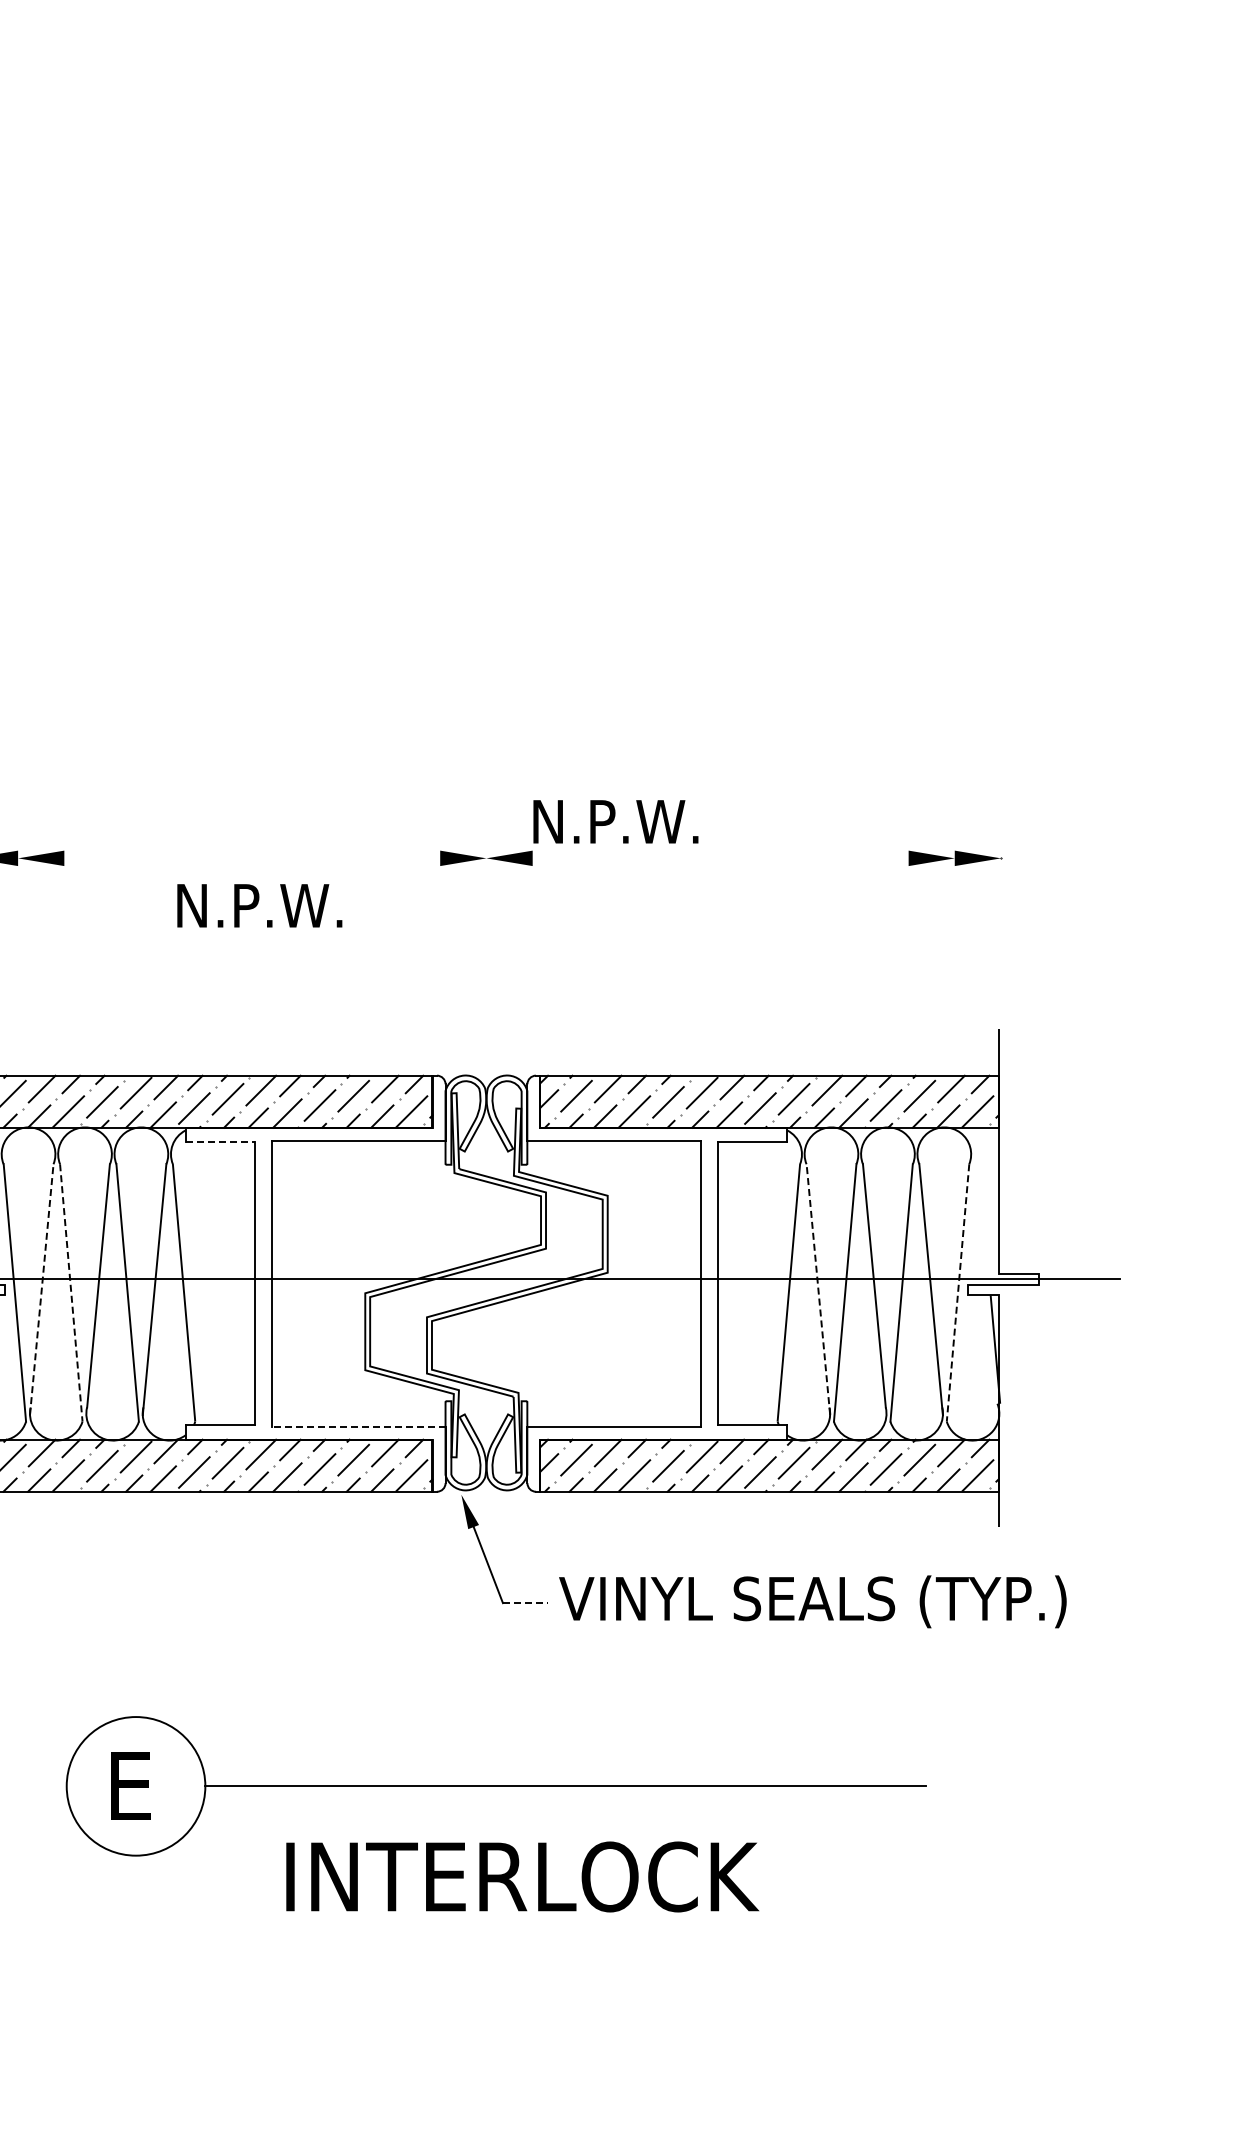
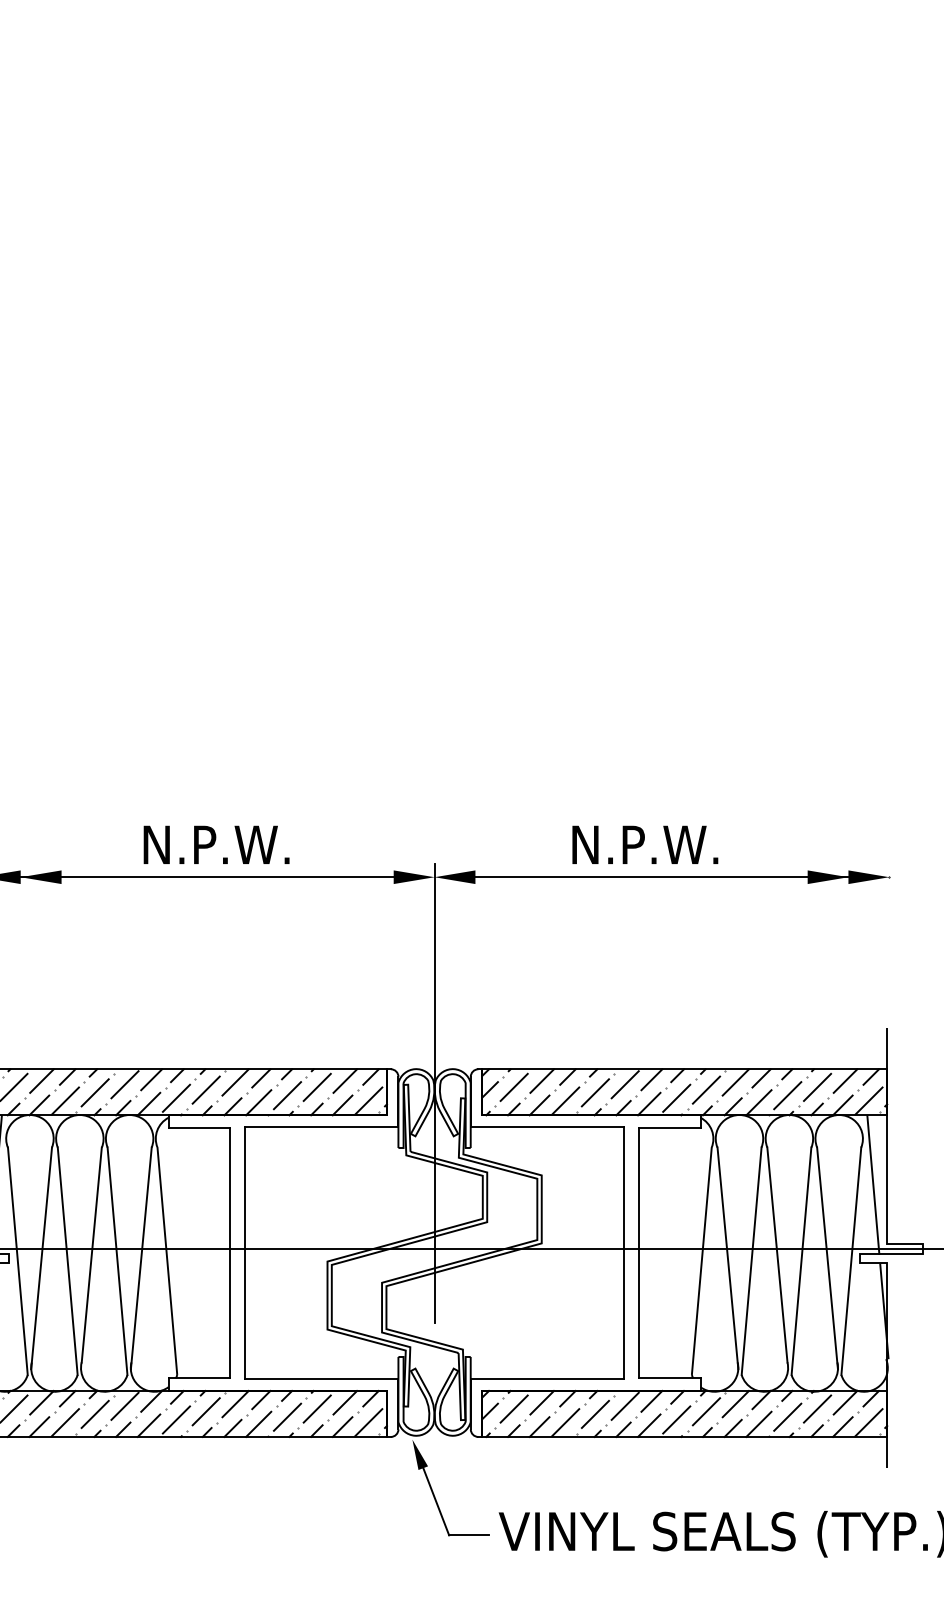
text: (615, 821) -> (644, 844), moved
line: (229, 858) -> (207, 877), added
line: (743, 858) -> (661, 877), added
text: (259, 905) -> (216, 844), moved
line: (486, 1103) -> (434, 1093), added
line: (220, 1142) -> (199, 1128), dashed -> solid
line: (982, 1206) -> (872, 1184), added
line: (41, 1289) -> (41, 1258), dashed -> solid
line: (818, 1289) -> (728, 1258), dashed -> solid
line: (71, 1293) -> (67, 1261), dashed -> solid
line: (958, 1293) -> (851, 1261), dashed -> solid
line: (358, 1426) -> (321, 1379), dashed -> solid
line: (525, 1603) -> (469, 1535), dashed -> solid

